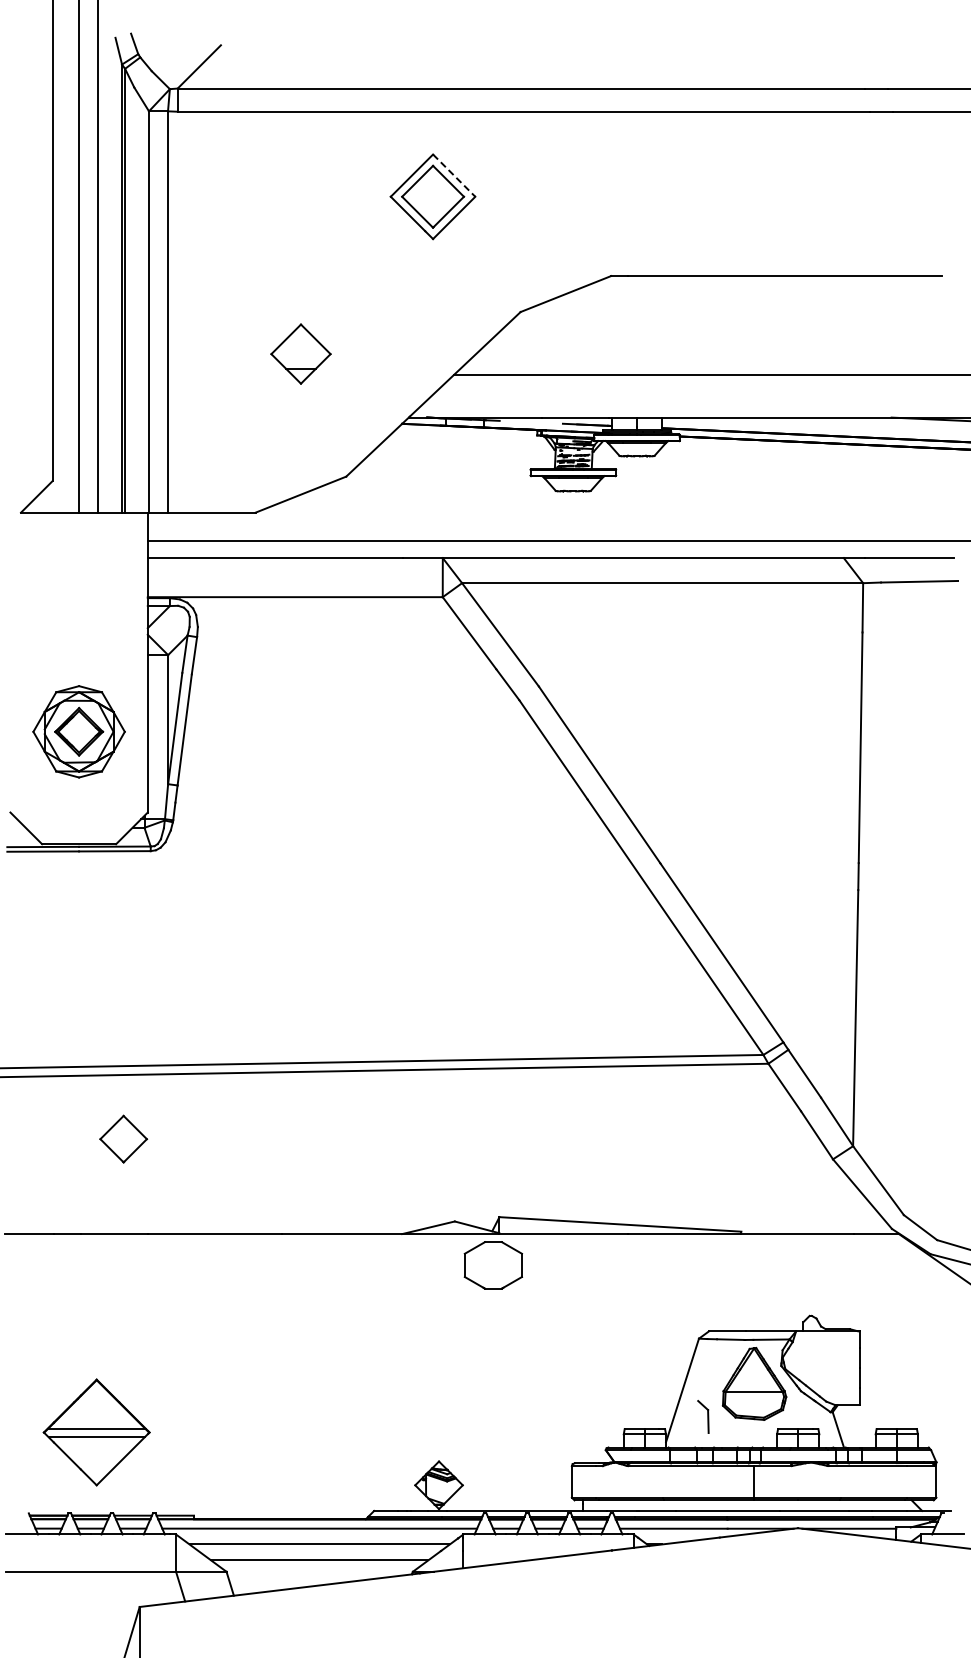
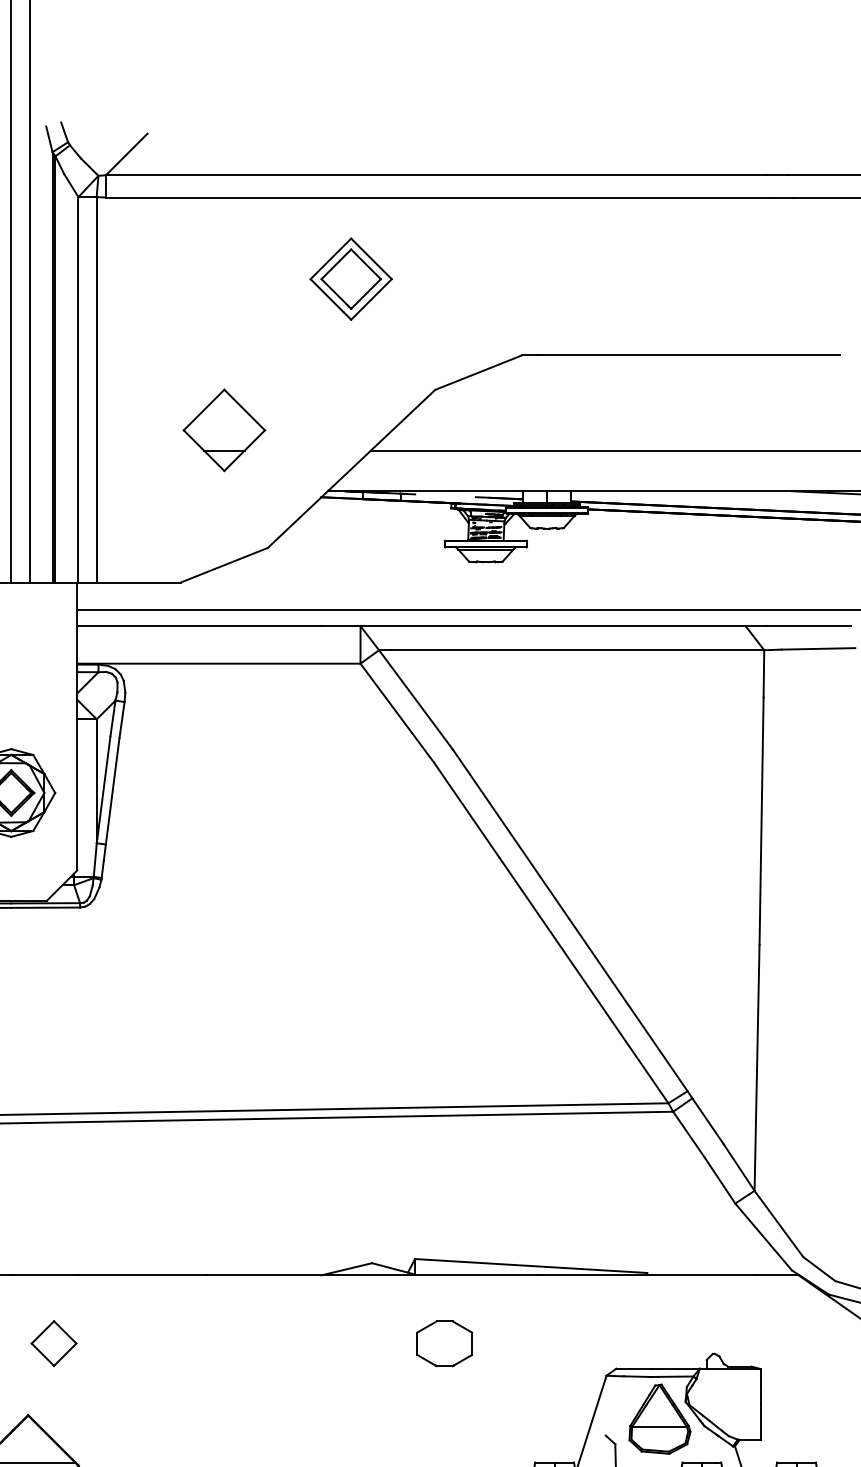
line: (454, 175) -> (371, 258), dashed -> solid
part: (300, 353) -> (223, 429), size x1.43
part: (123, 1138) -> (53, 1342), moved
part: (493, 1265) -> (444, 1343), moved

